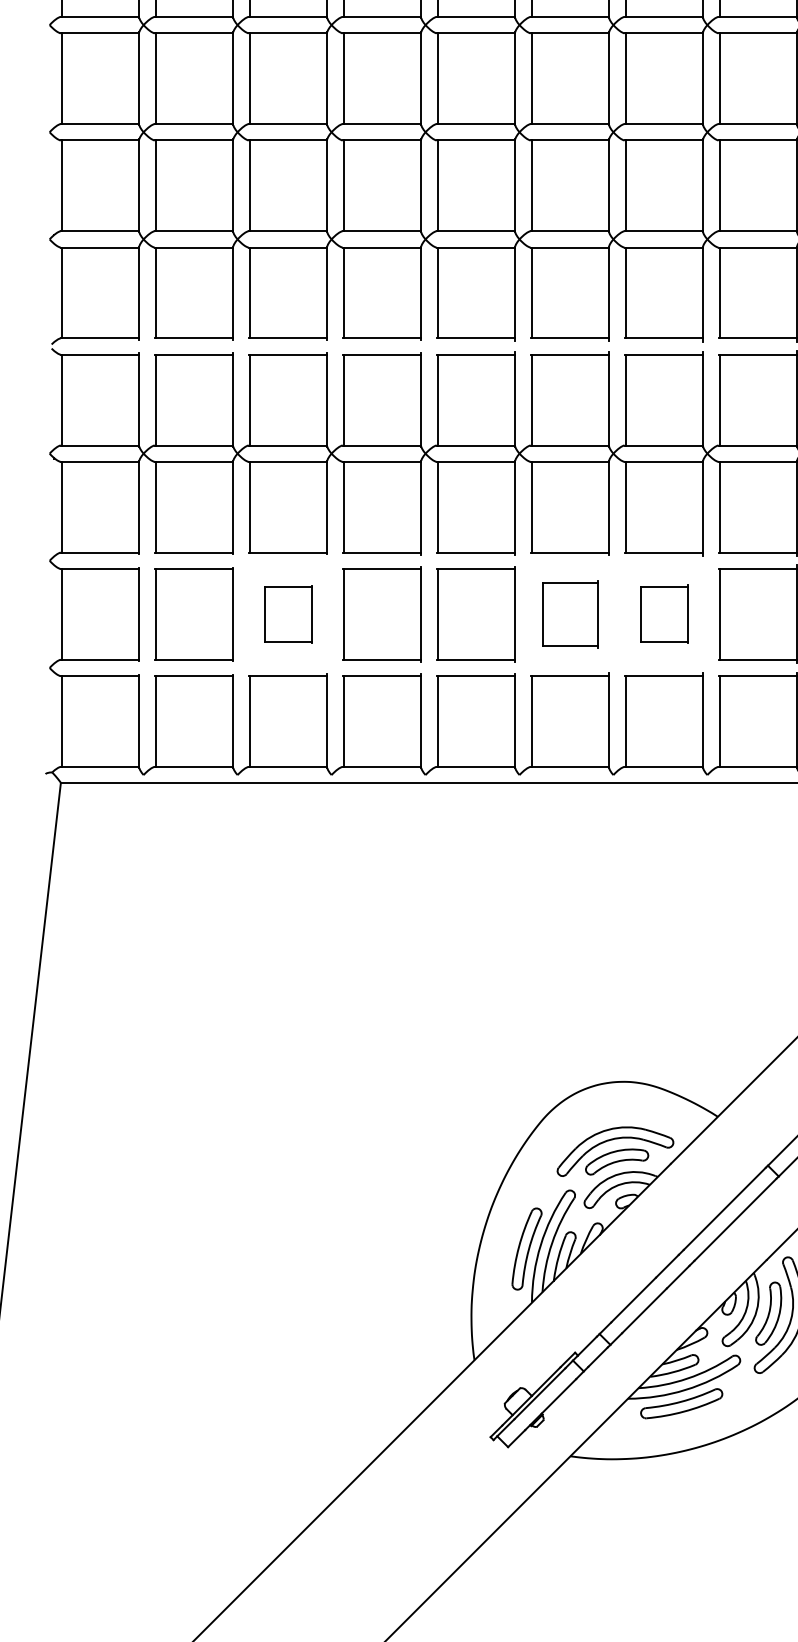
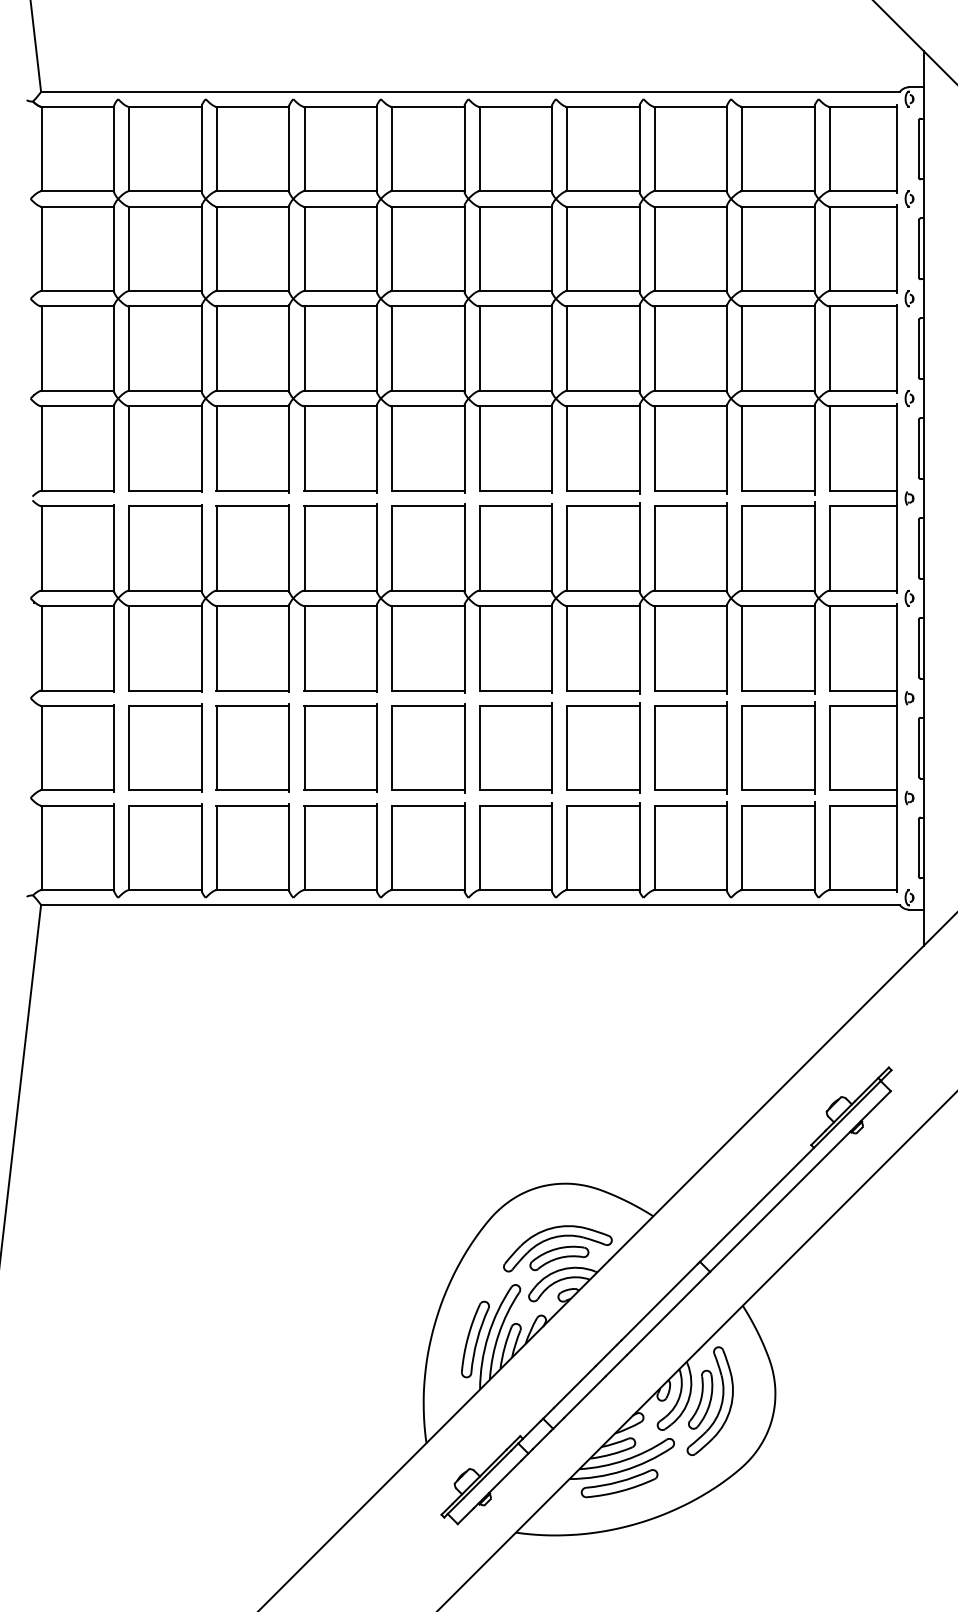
part: (287, 613) -> (252, 747), size x1.67
part: (569, 613) -> (515, 747), size x1.43
part: (664, 613) -> (603, 747), size x1.67

